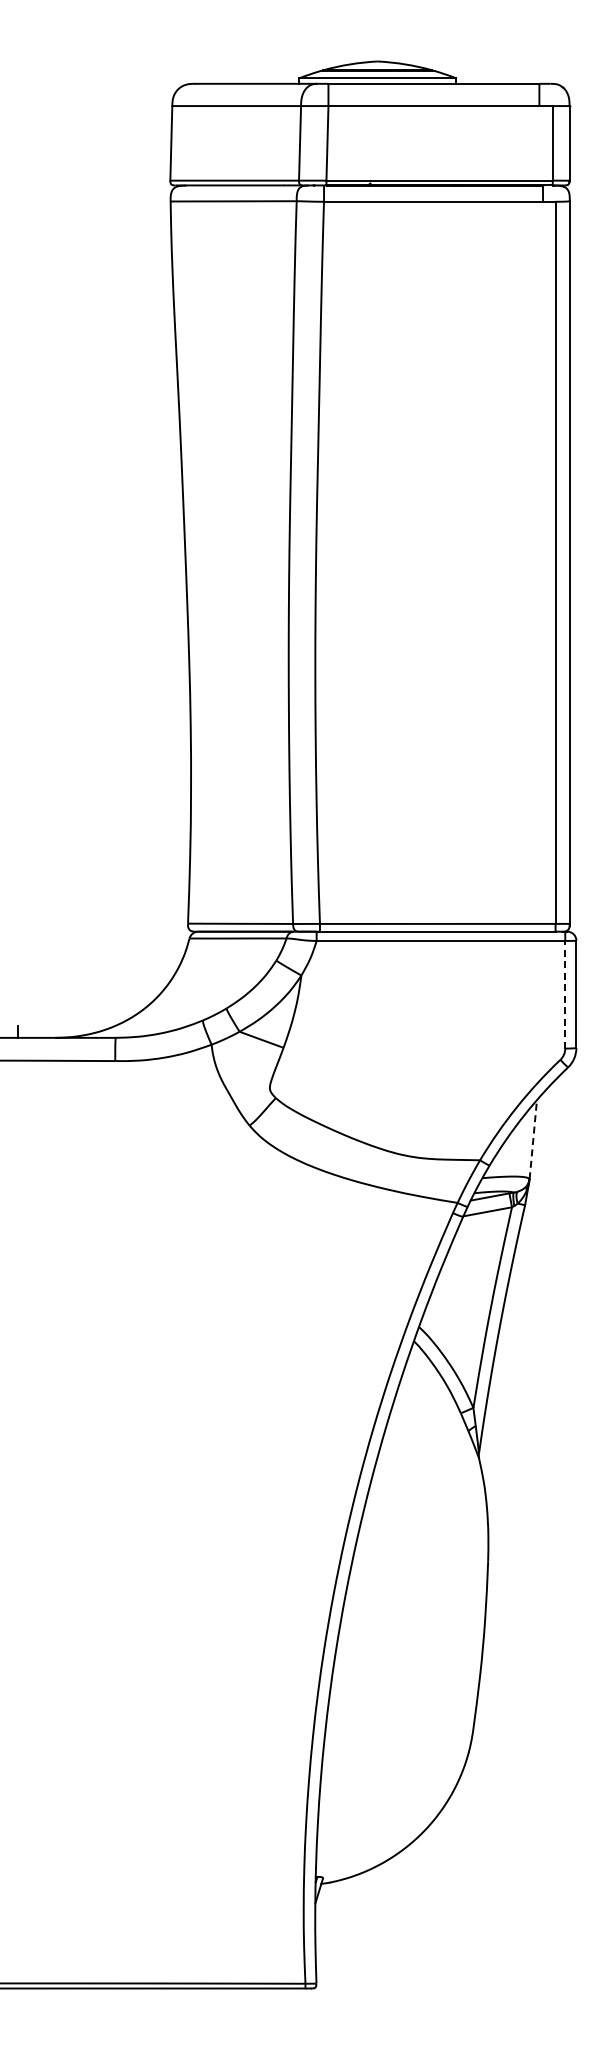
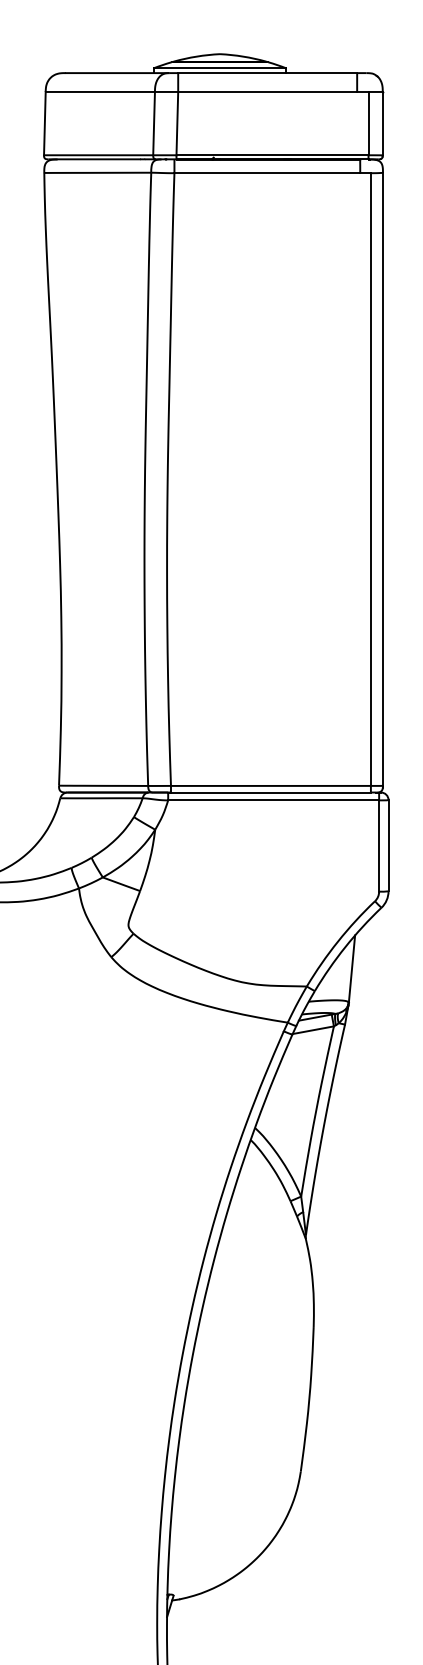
line: (565, 994) -> (379, 845), dashed -> solid
line: (533, 1139) -> (352, 968), dashed -> solid

